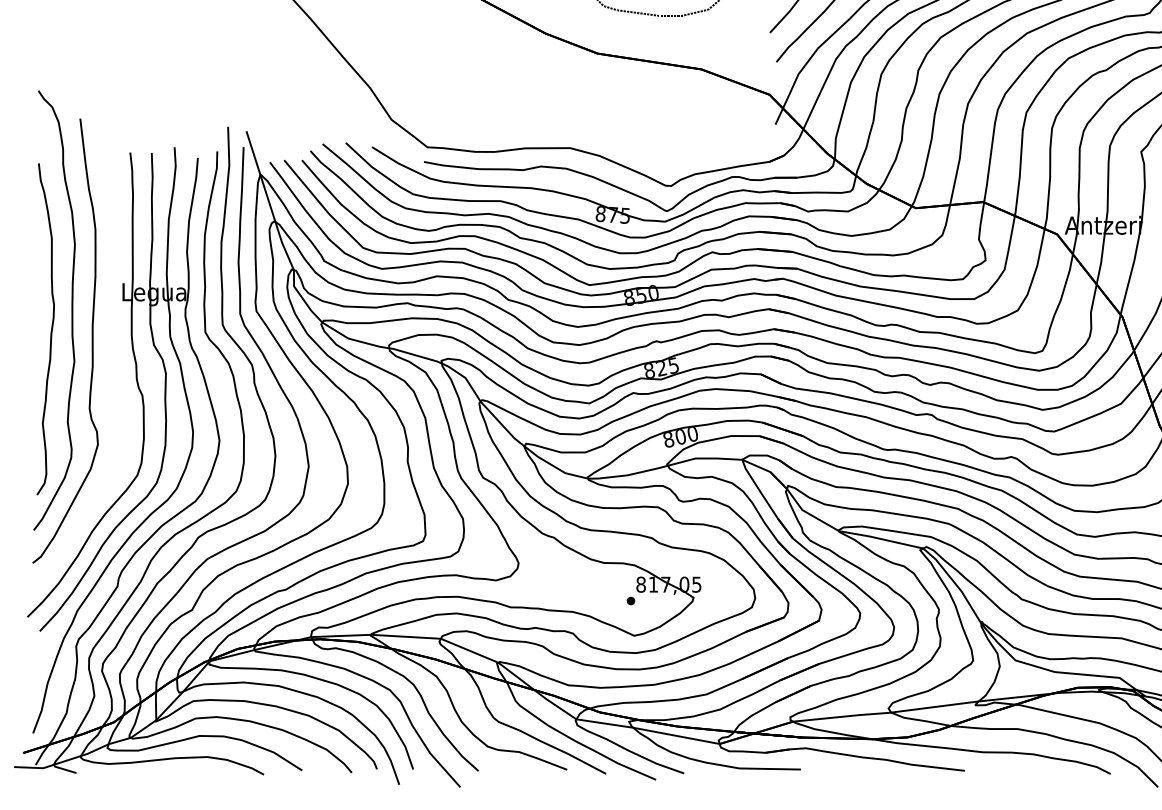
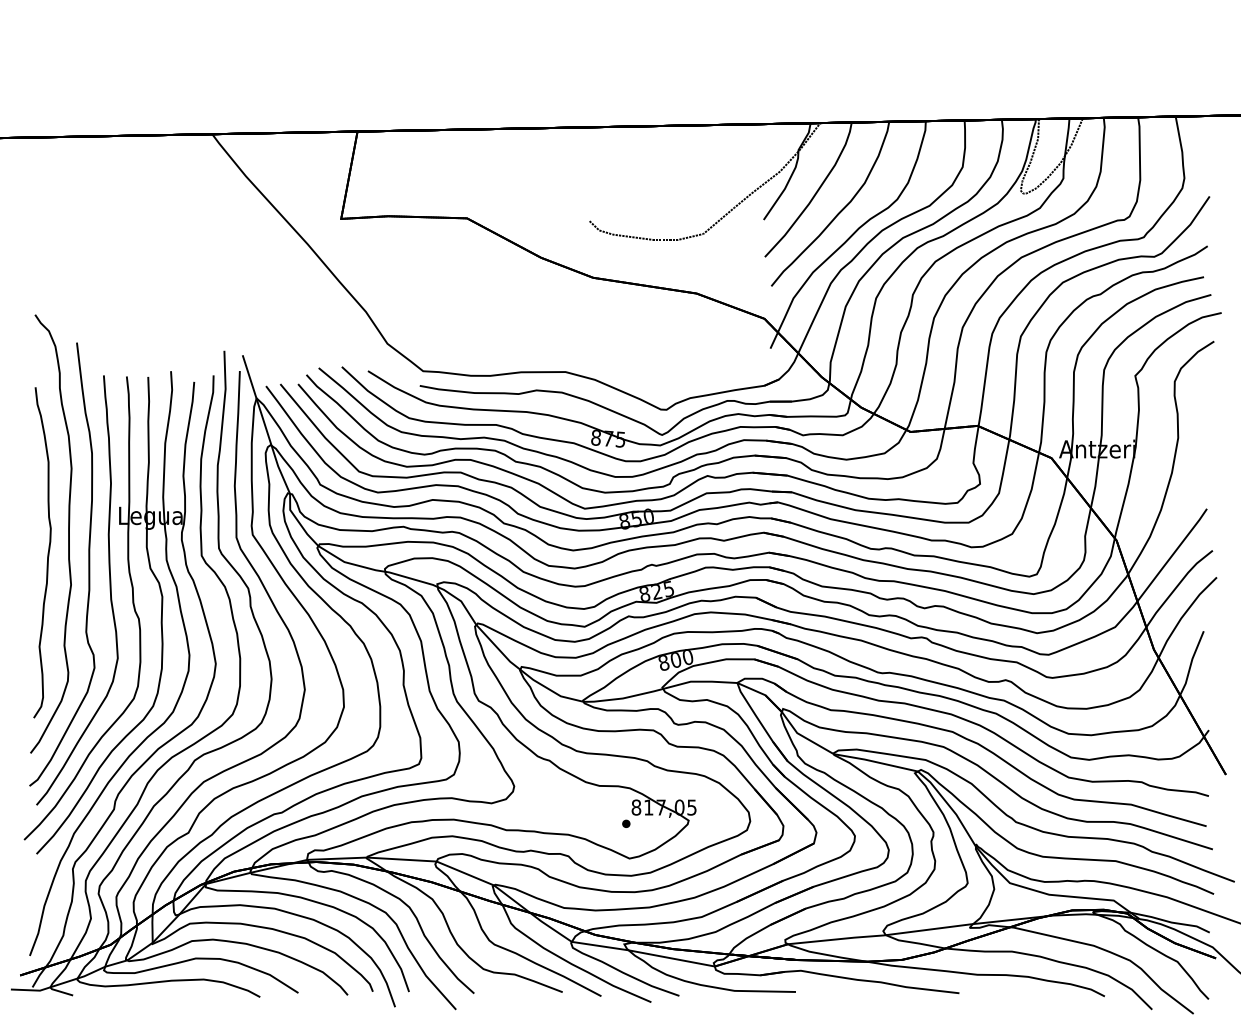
part: (112, 367) -> (109, 590), added

